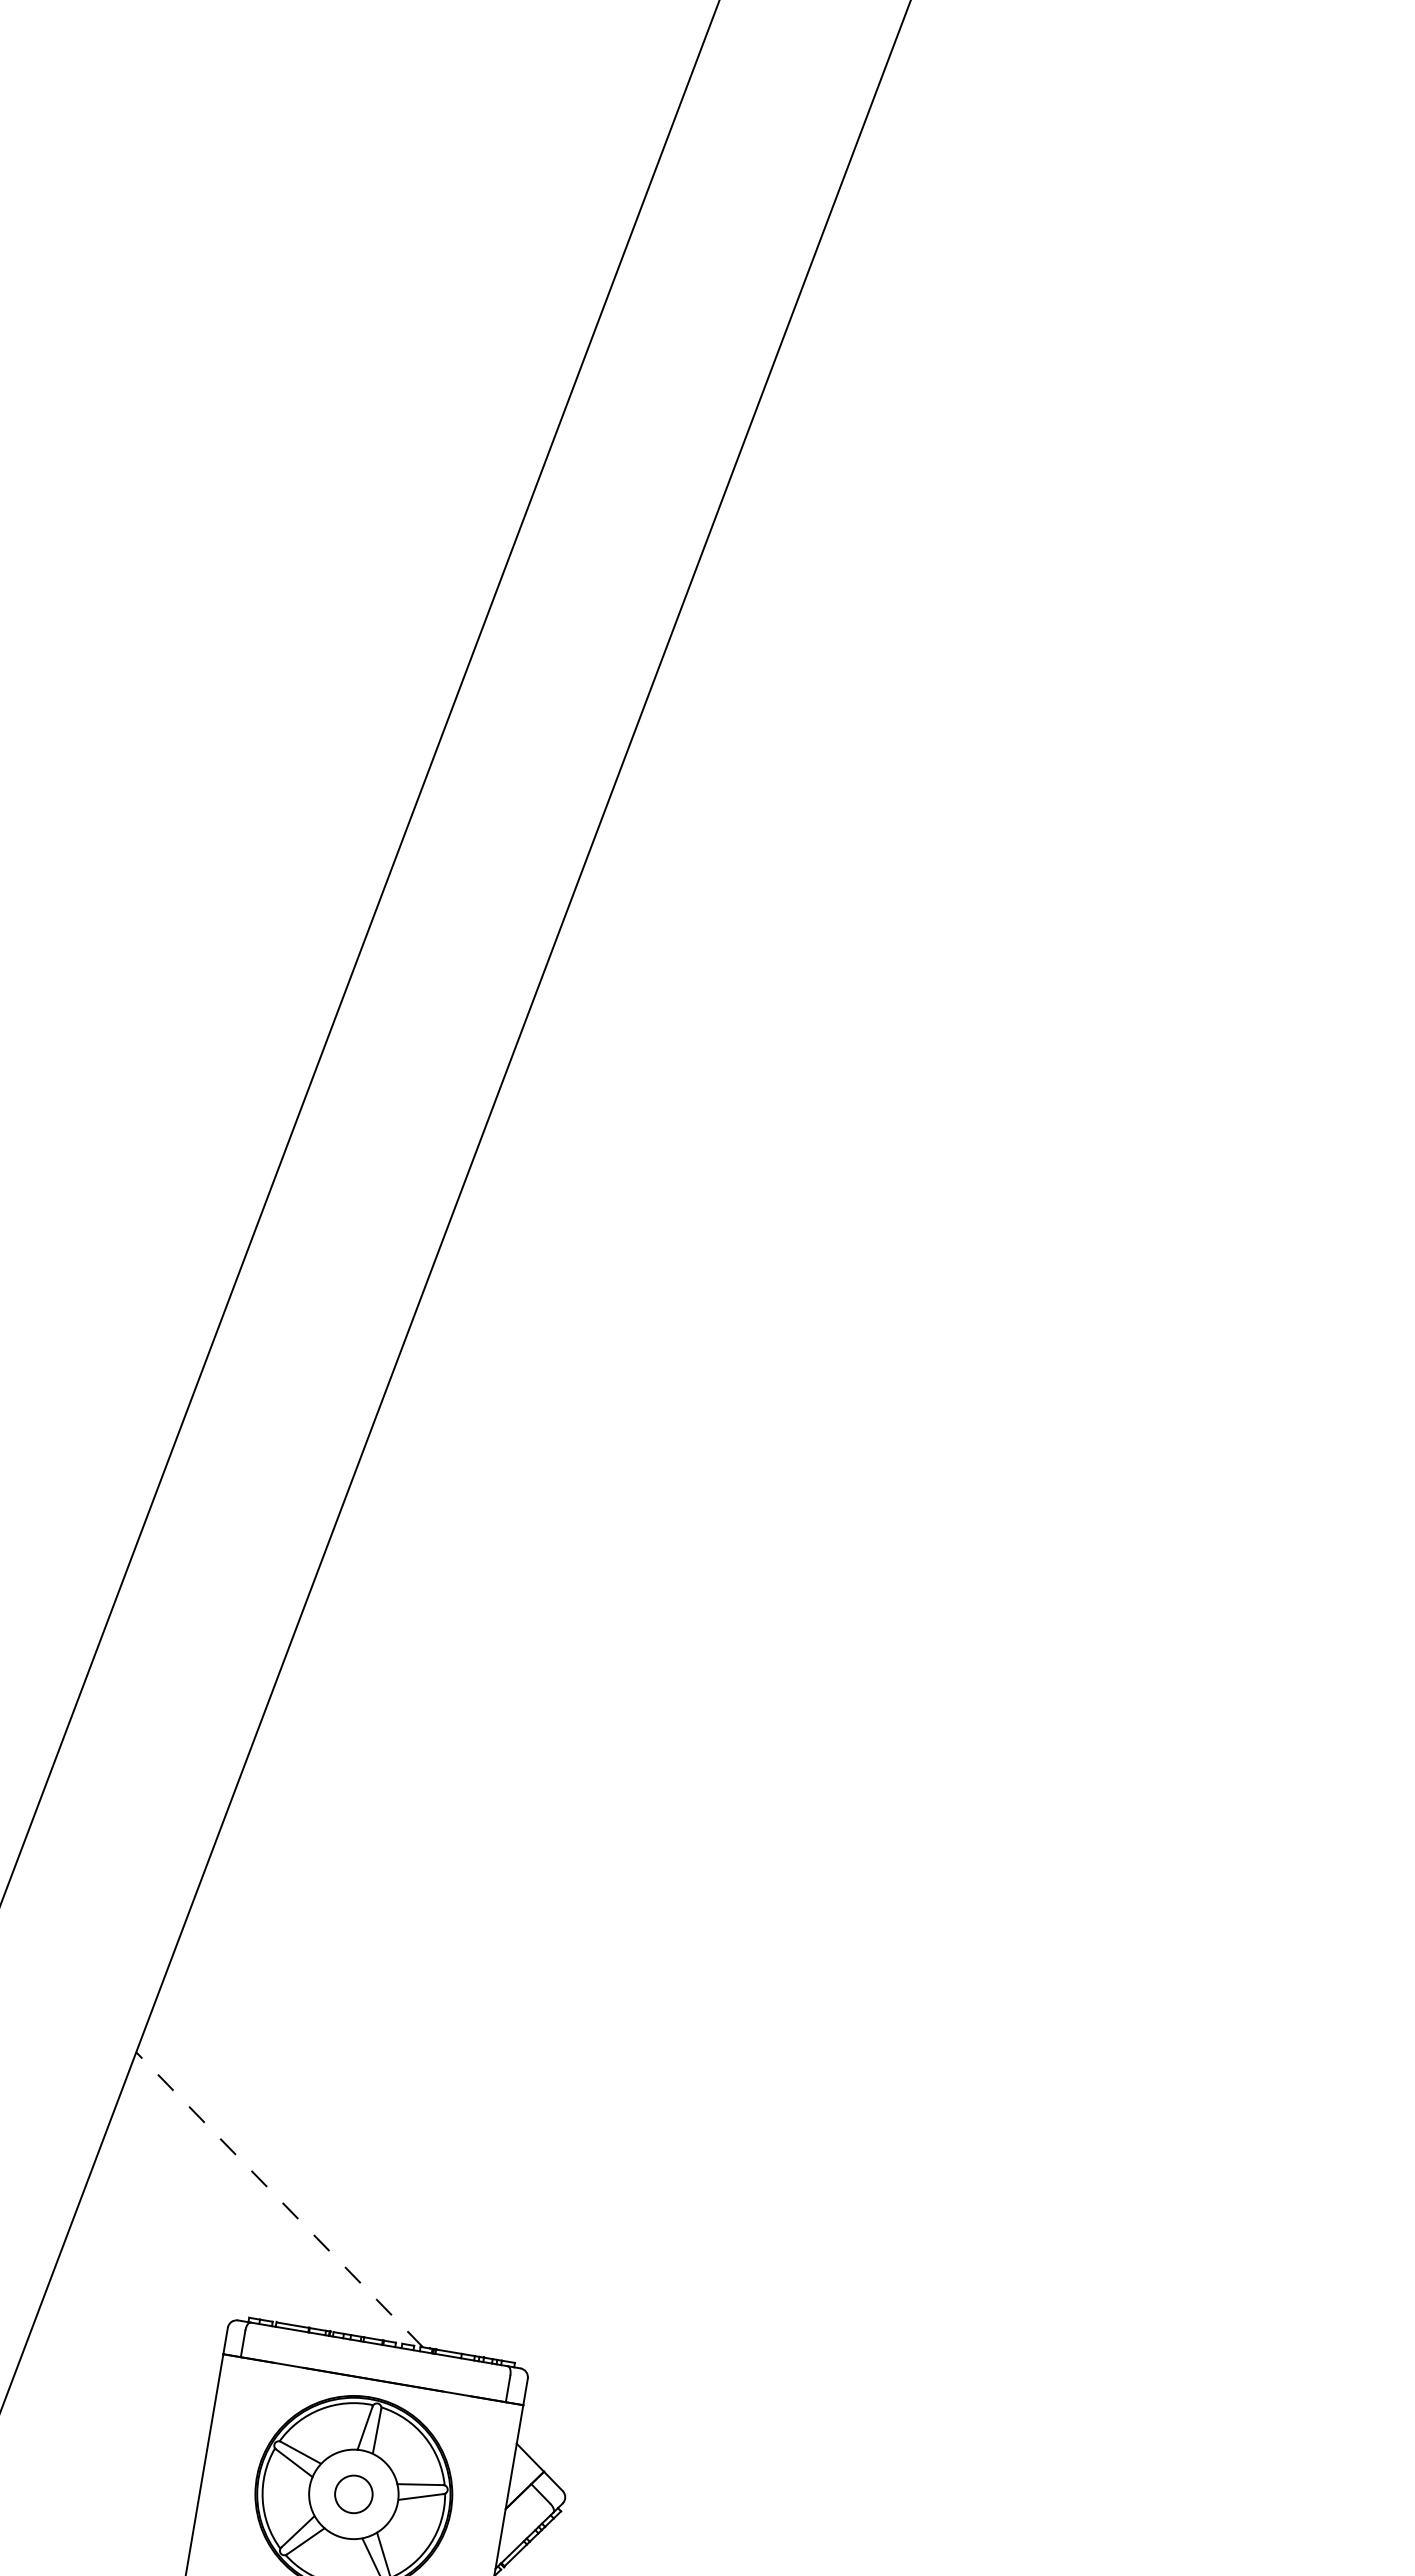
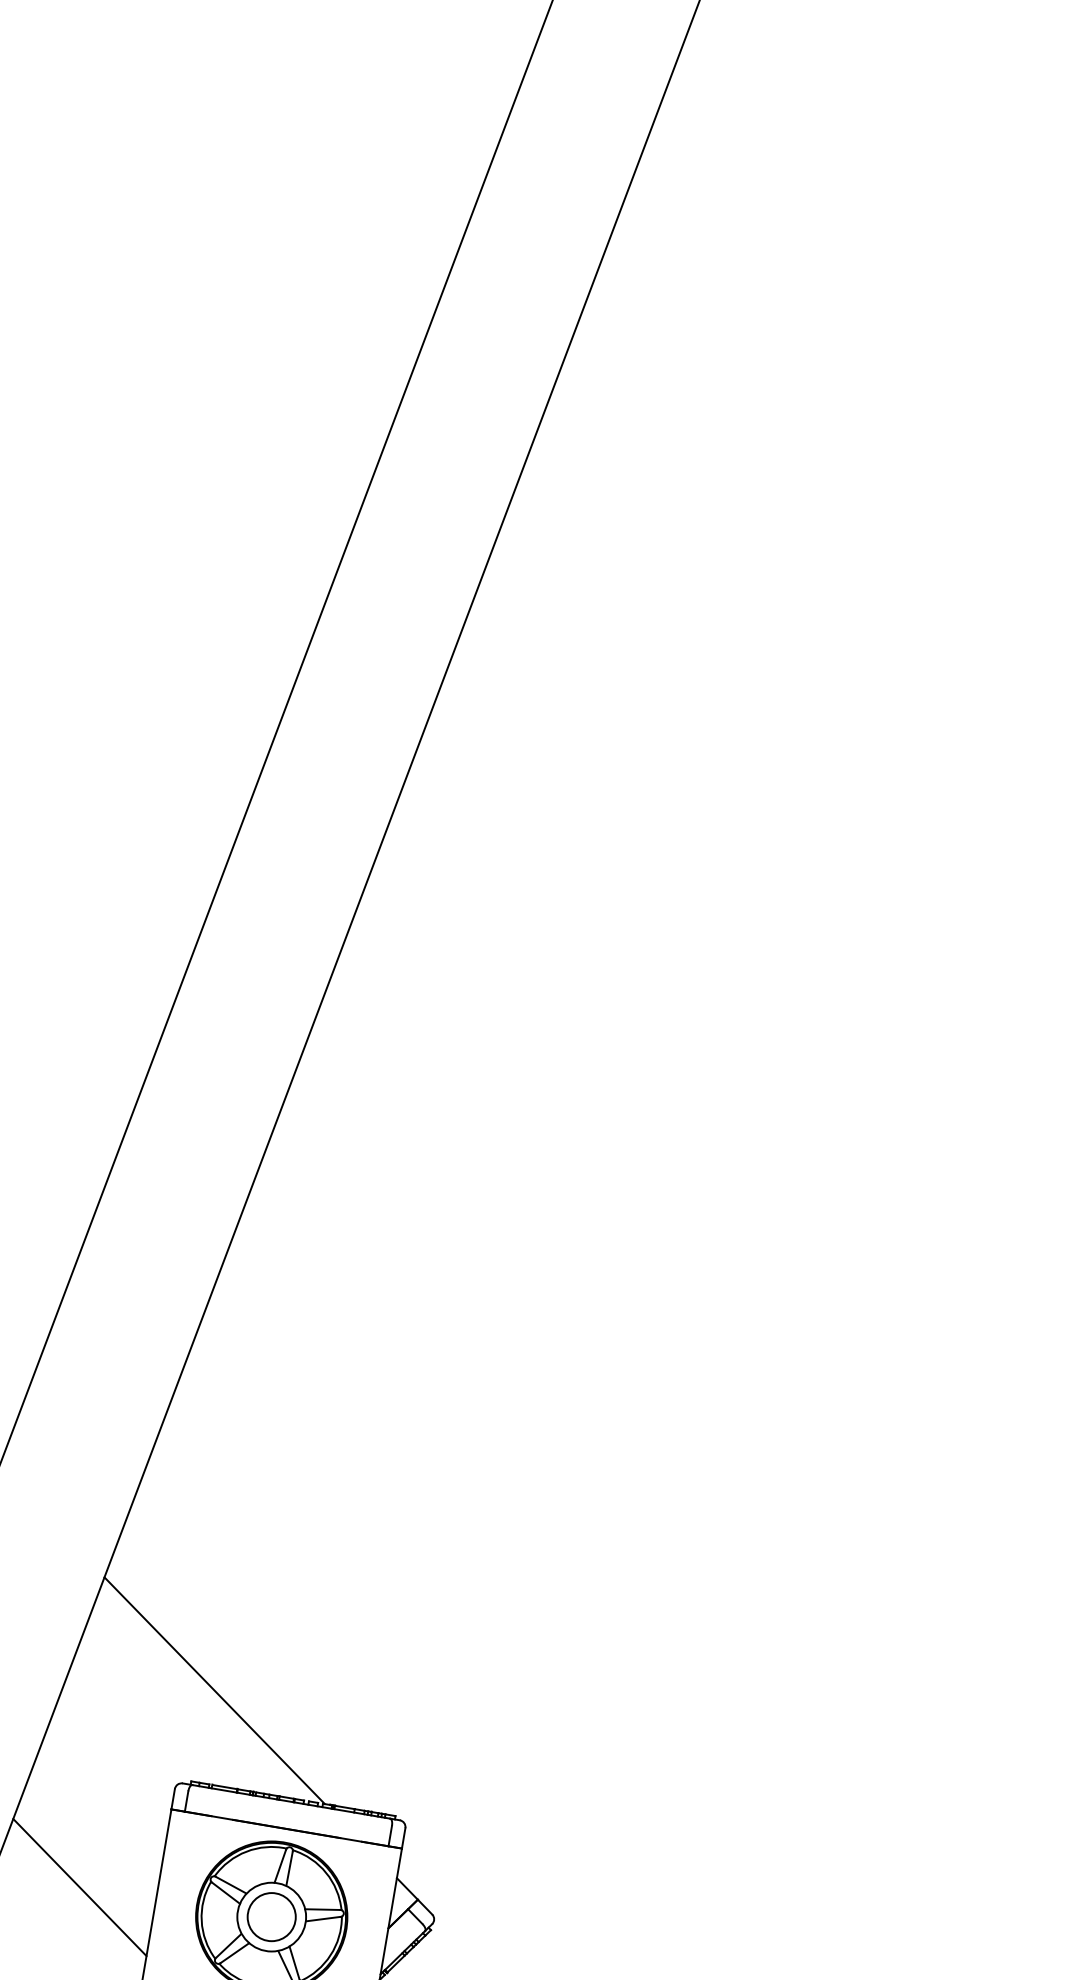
line: (279, 2199) -> (214, 1690), dashed -> solid
line: (103, 2455) -> (79, 1887), added
circle: (353, 2494) -> (271, 1917), size x1.67

